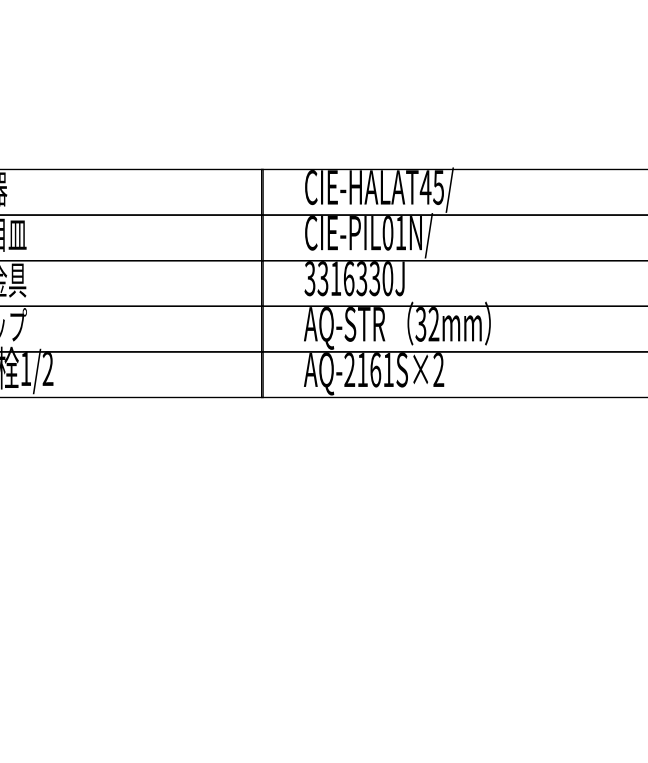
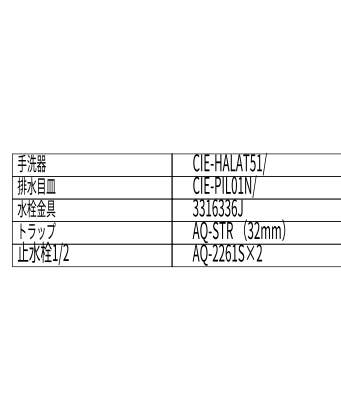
text: (430, 186) -> (255, 162), CIE-HALAT45/ -> CIE-HALAT51/
text: (386, 277) -> (233, 207), 3316330J -> 3316336J
text: (362, 368) -> (221, 252), AQ-2161S×2 -> AQ-2261S×2

